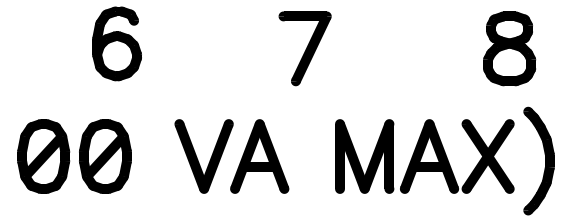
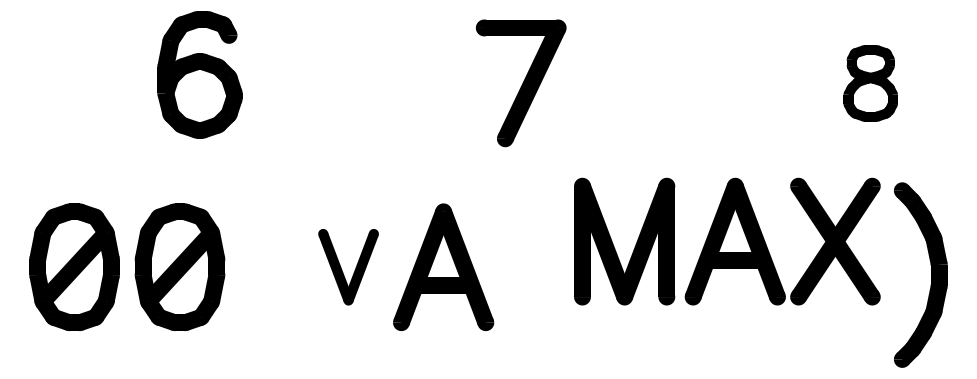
part: (509, 48) -> (870, 82), size x0.6
part: (203, 156) -> (347, 267), size x0.6
part: (424, 156) -> (726, 241), moved

